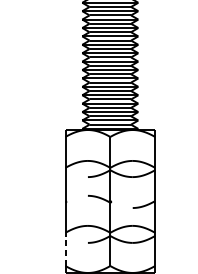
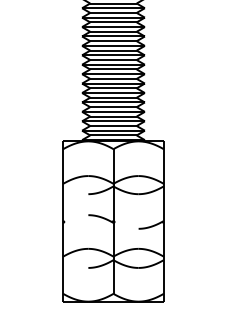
line: (65, 249) -> (63, 275), dashed -> solid

